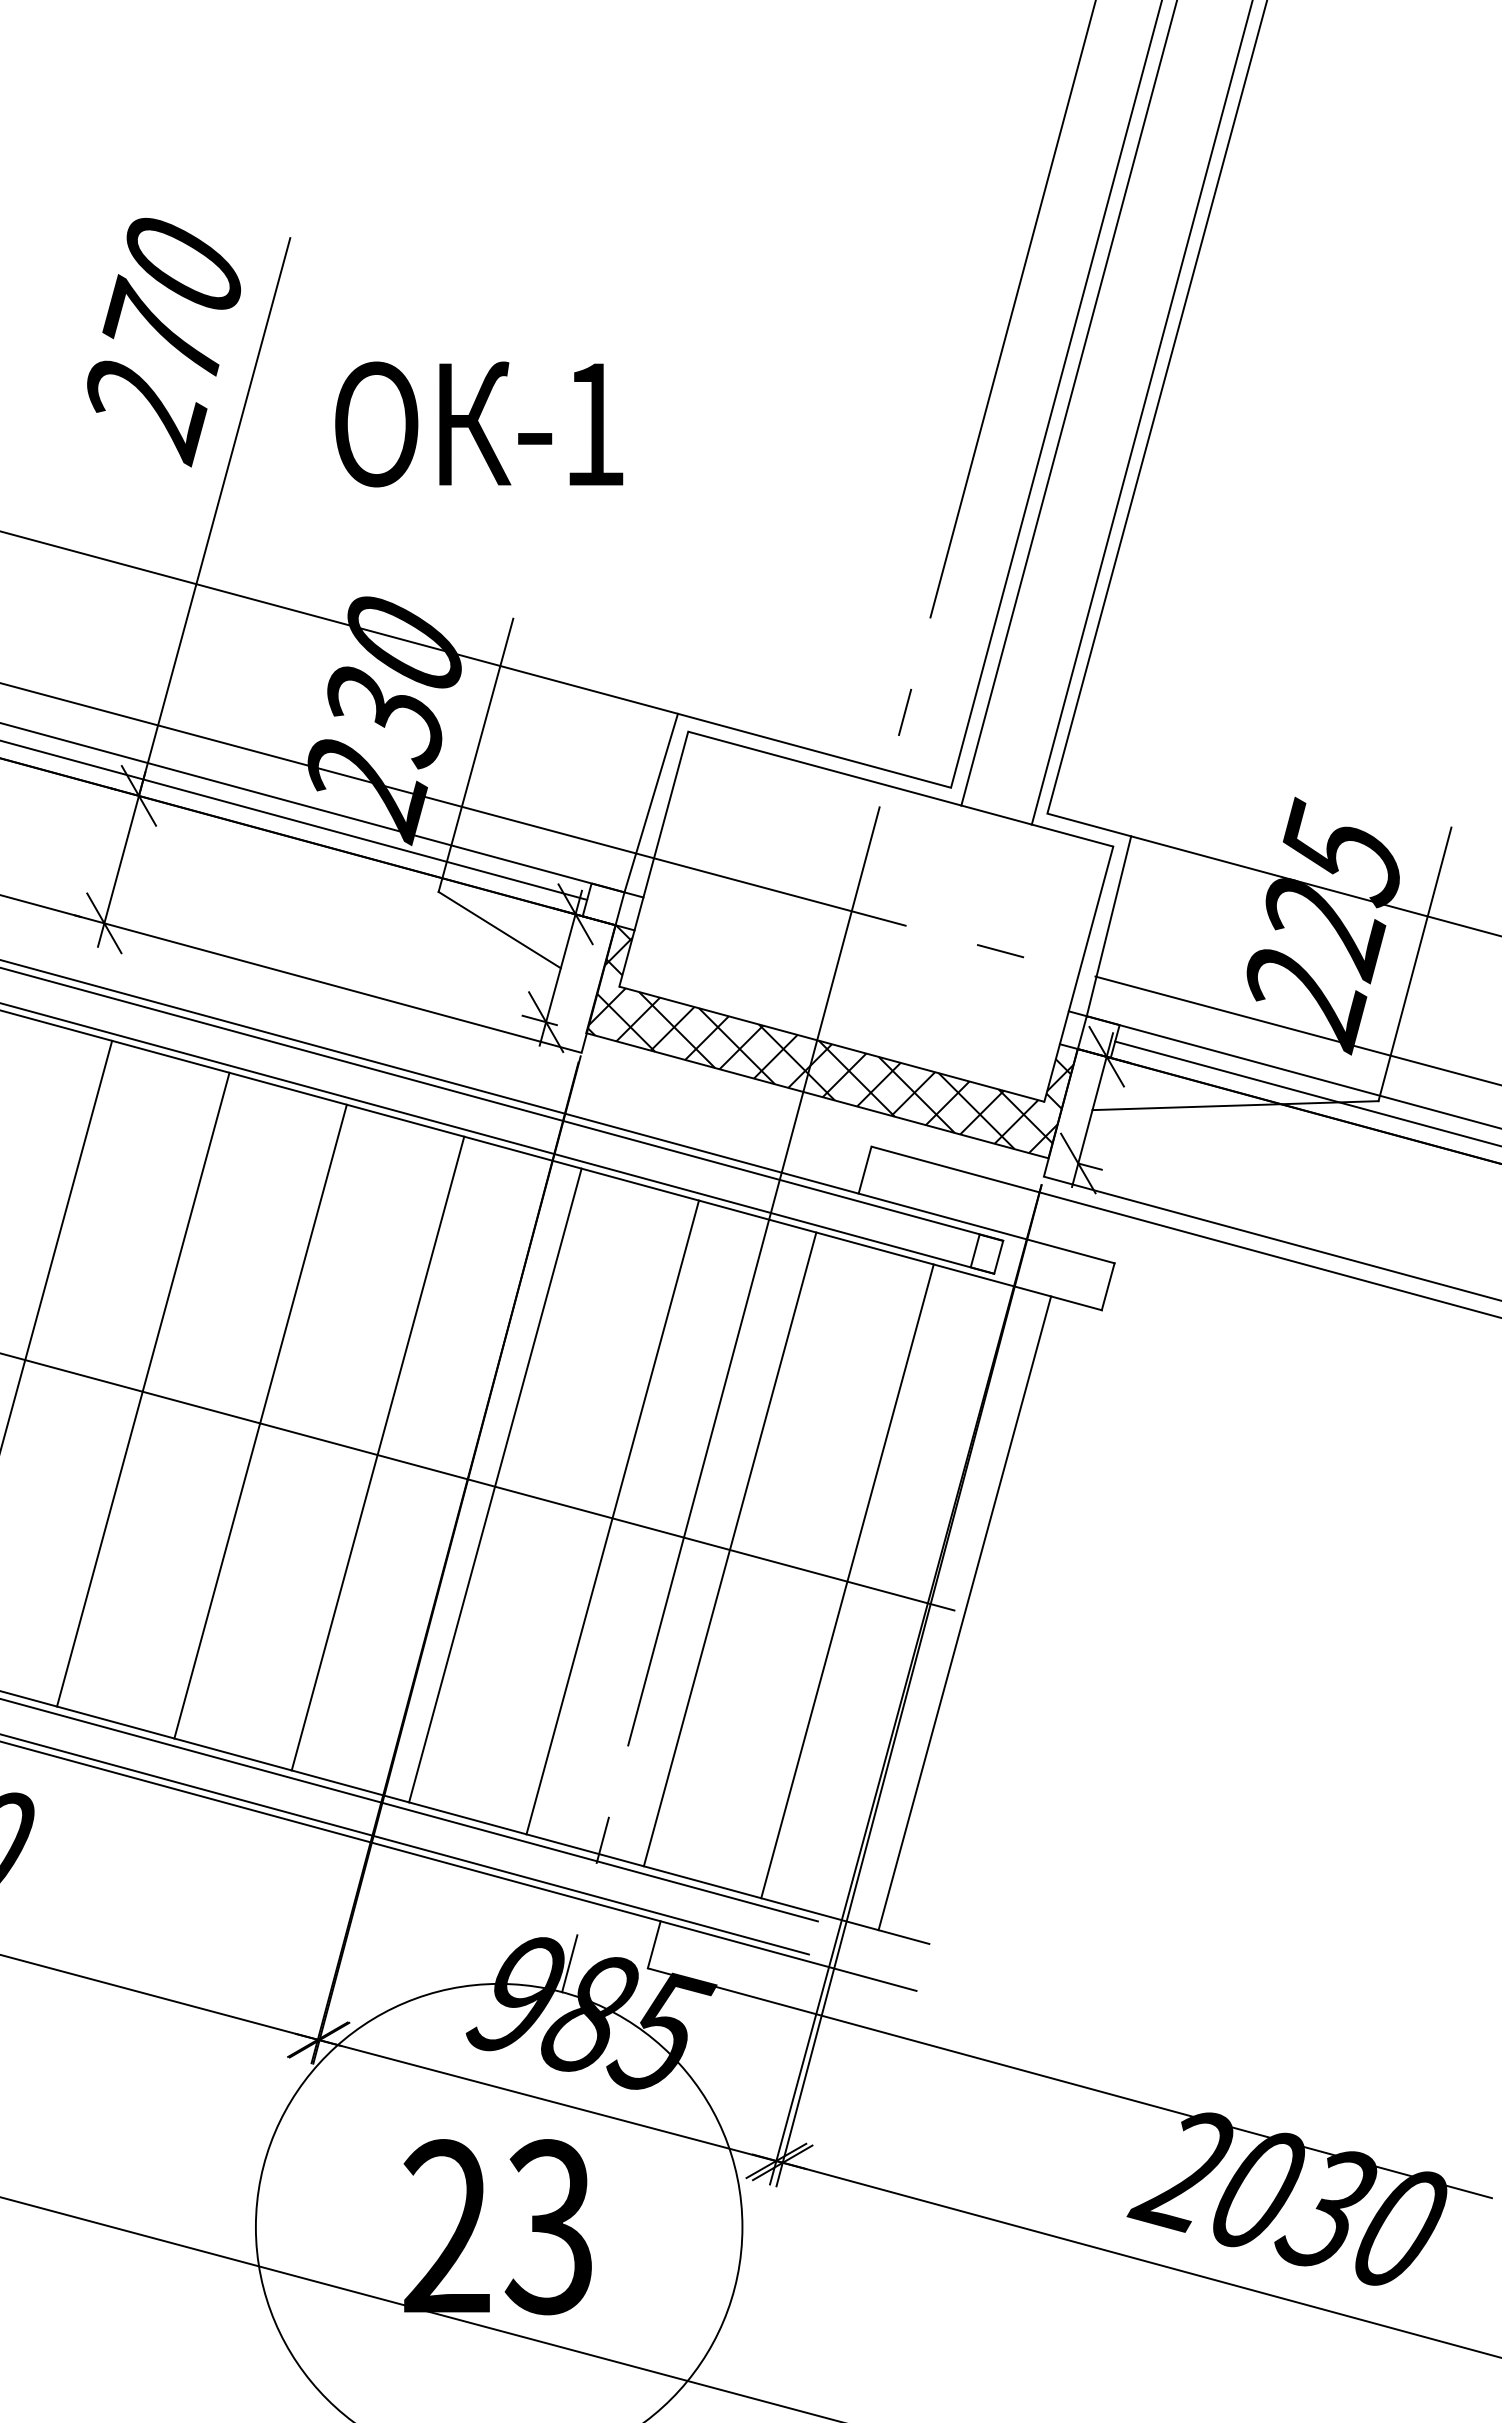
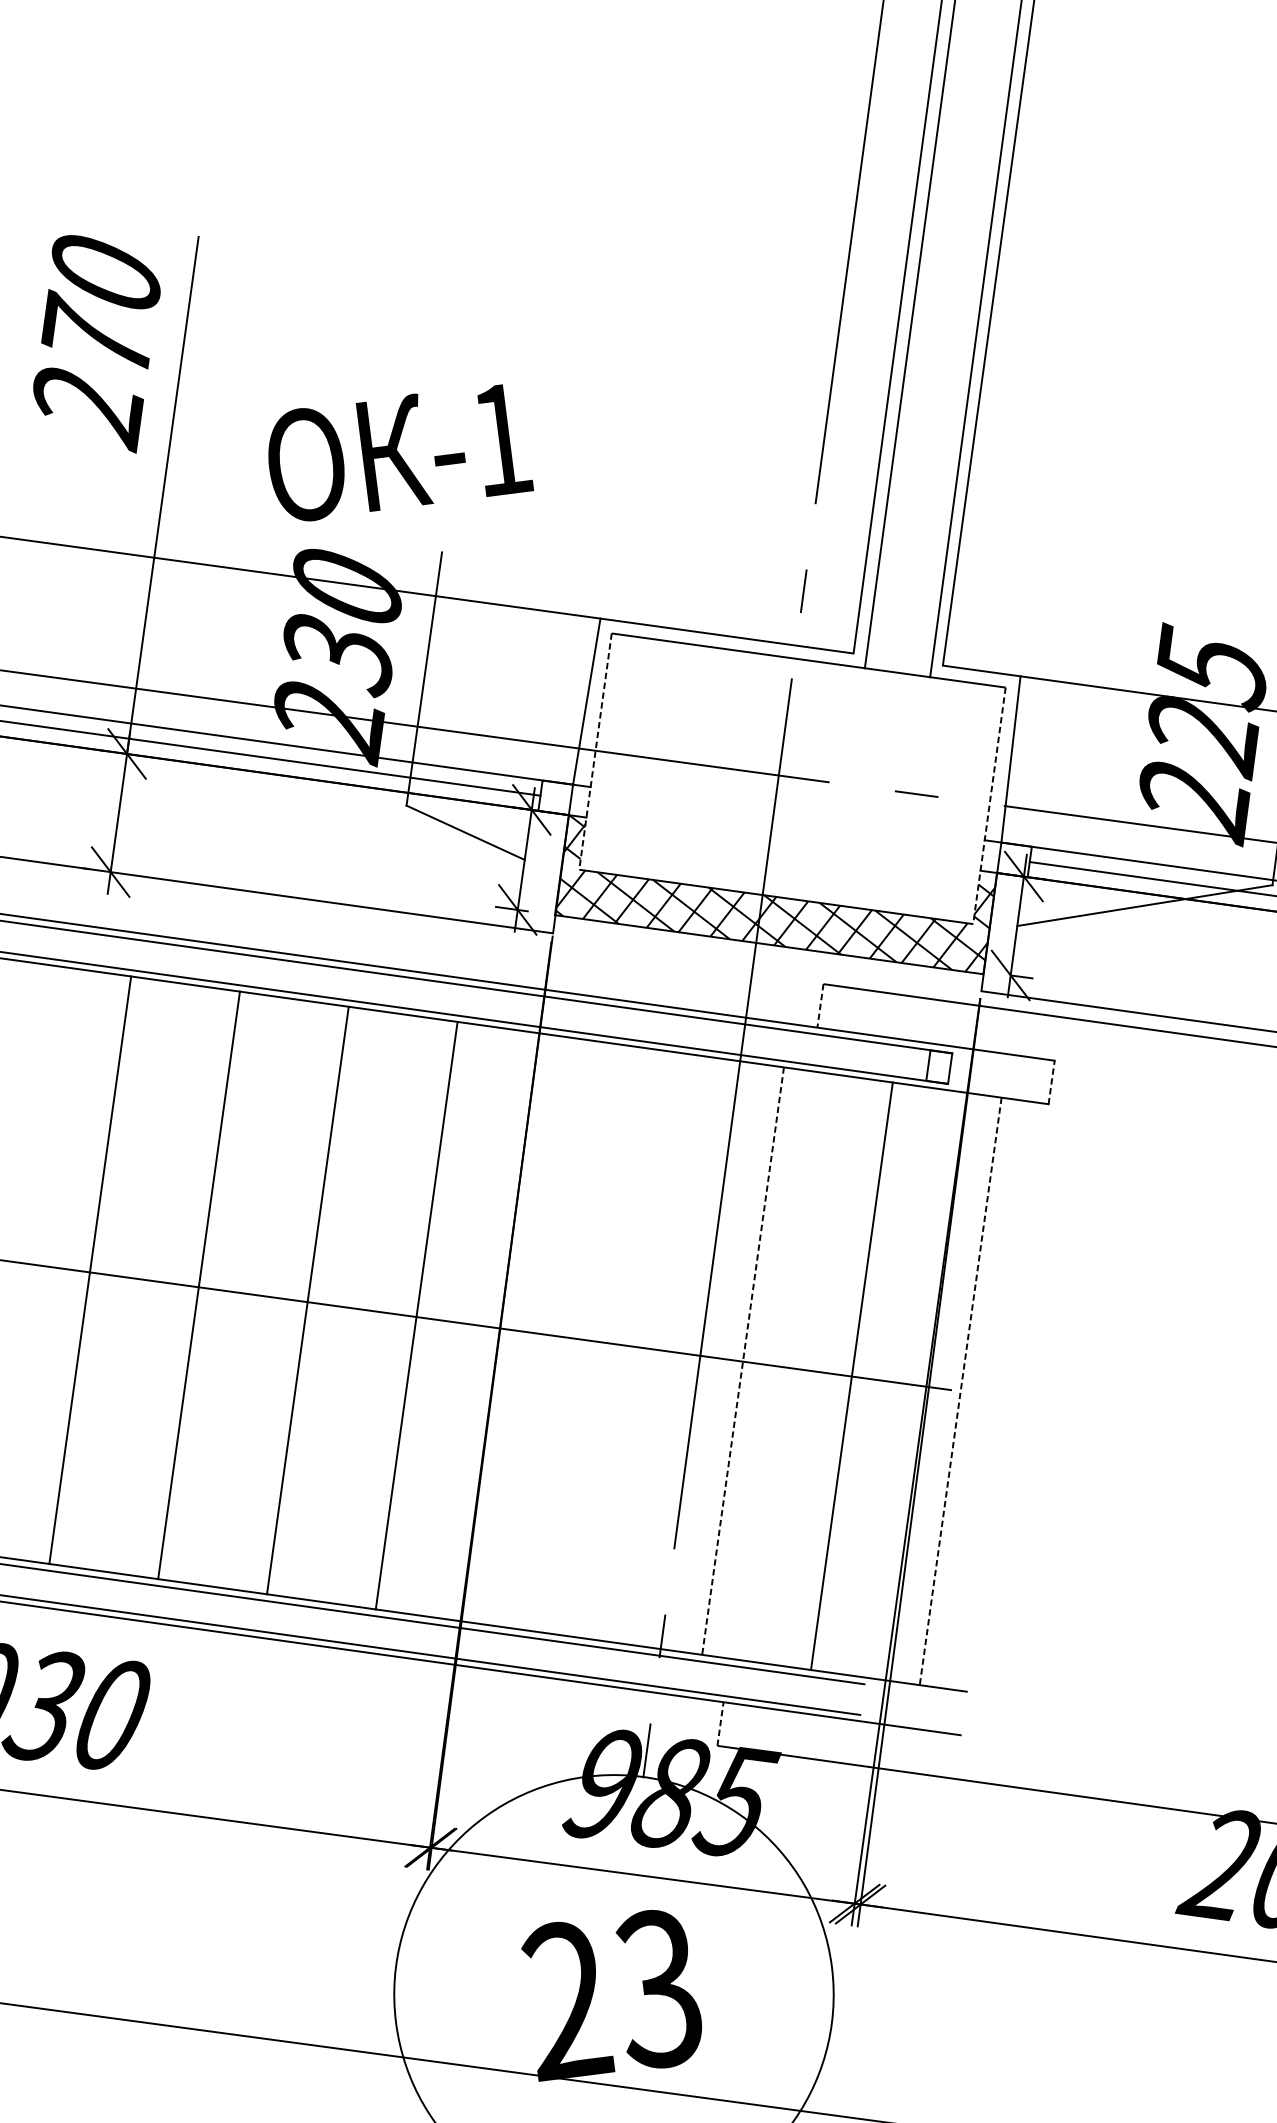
text: (479, 424) -> (398, 452), moved
line: (653, 859) -> (595, 751), solid -> dashed
line: (1078, 974) -> (989, 806), solid -> dashed
line: (864, 1170) -> (819, 1006), solid -> dashed
line: (1108, 1286) -> (1051, 1082), solid -> dashed
line: (495, 1485) -> (525, 1330), removed
line: (612, 1517) -> (634, 1346), removed
line: (729, 1549) -> (742, 1361), solid -> dashed
line: (964, 1613) -> (960, 1391), solid -> dashed
line: (654, 1944) -> (720, 1723), solid -> dashed

